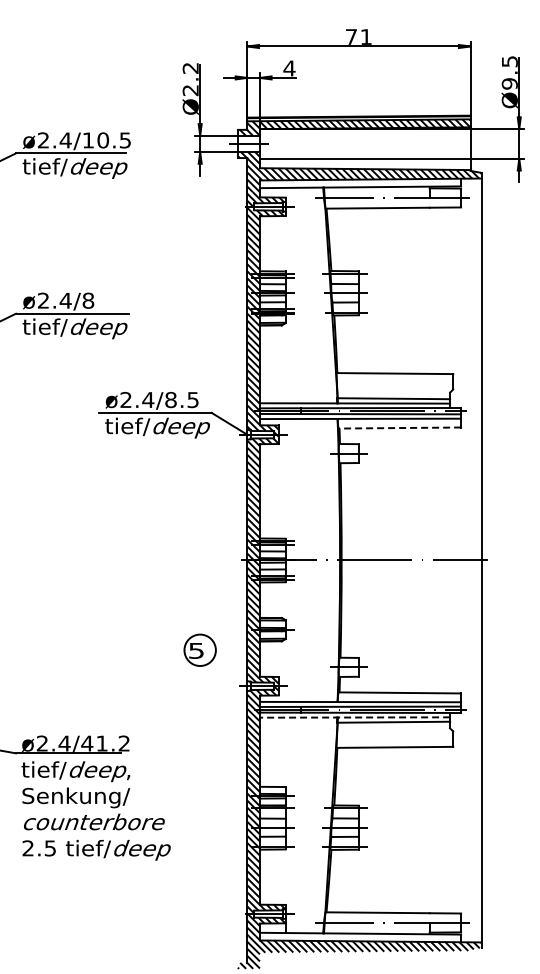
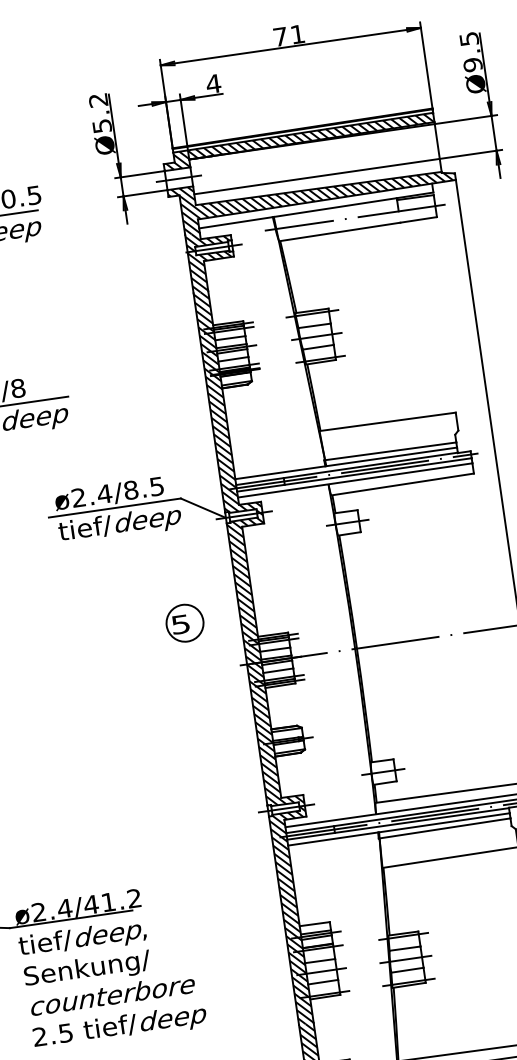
text: (190, 90) -> (101, 126), Ø2.2 -> Ø5.2
line: (399, 428) -> (402, 485), dashed -> solid
part: (199, 649) -> (184, 622), moved
line: (354, 717) -> (398, 829), dashed -> solid

